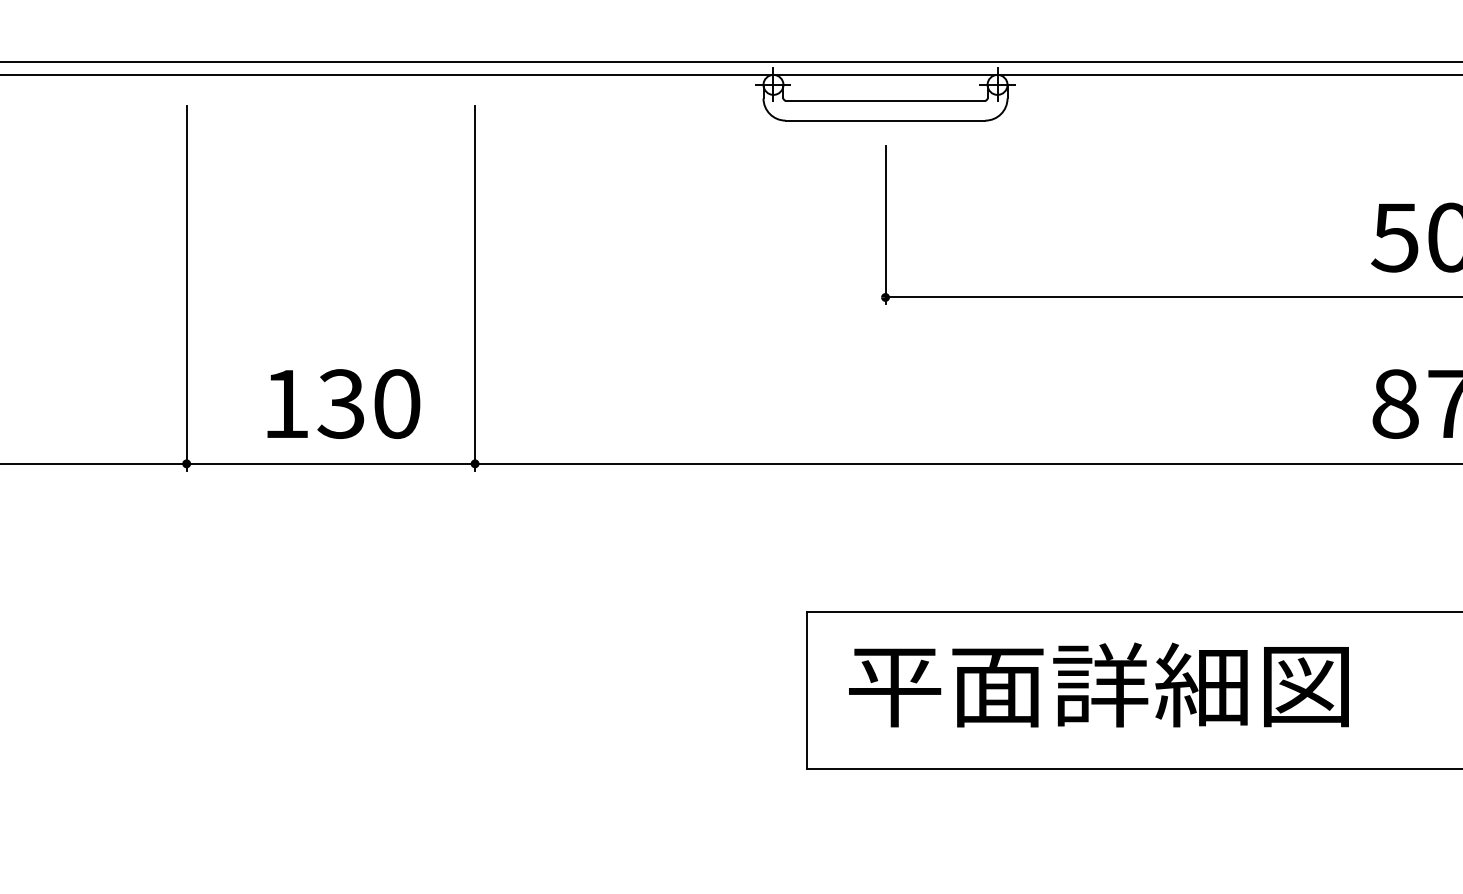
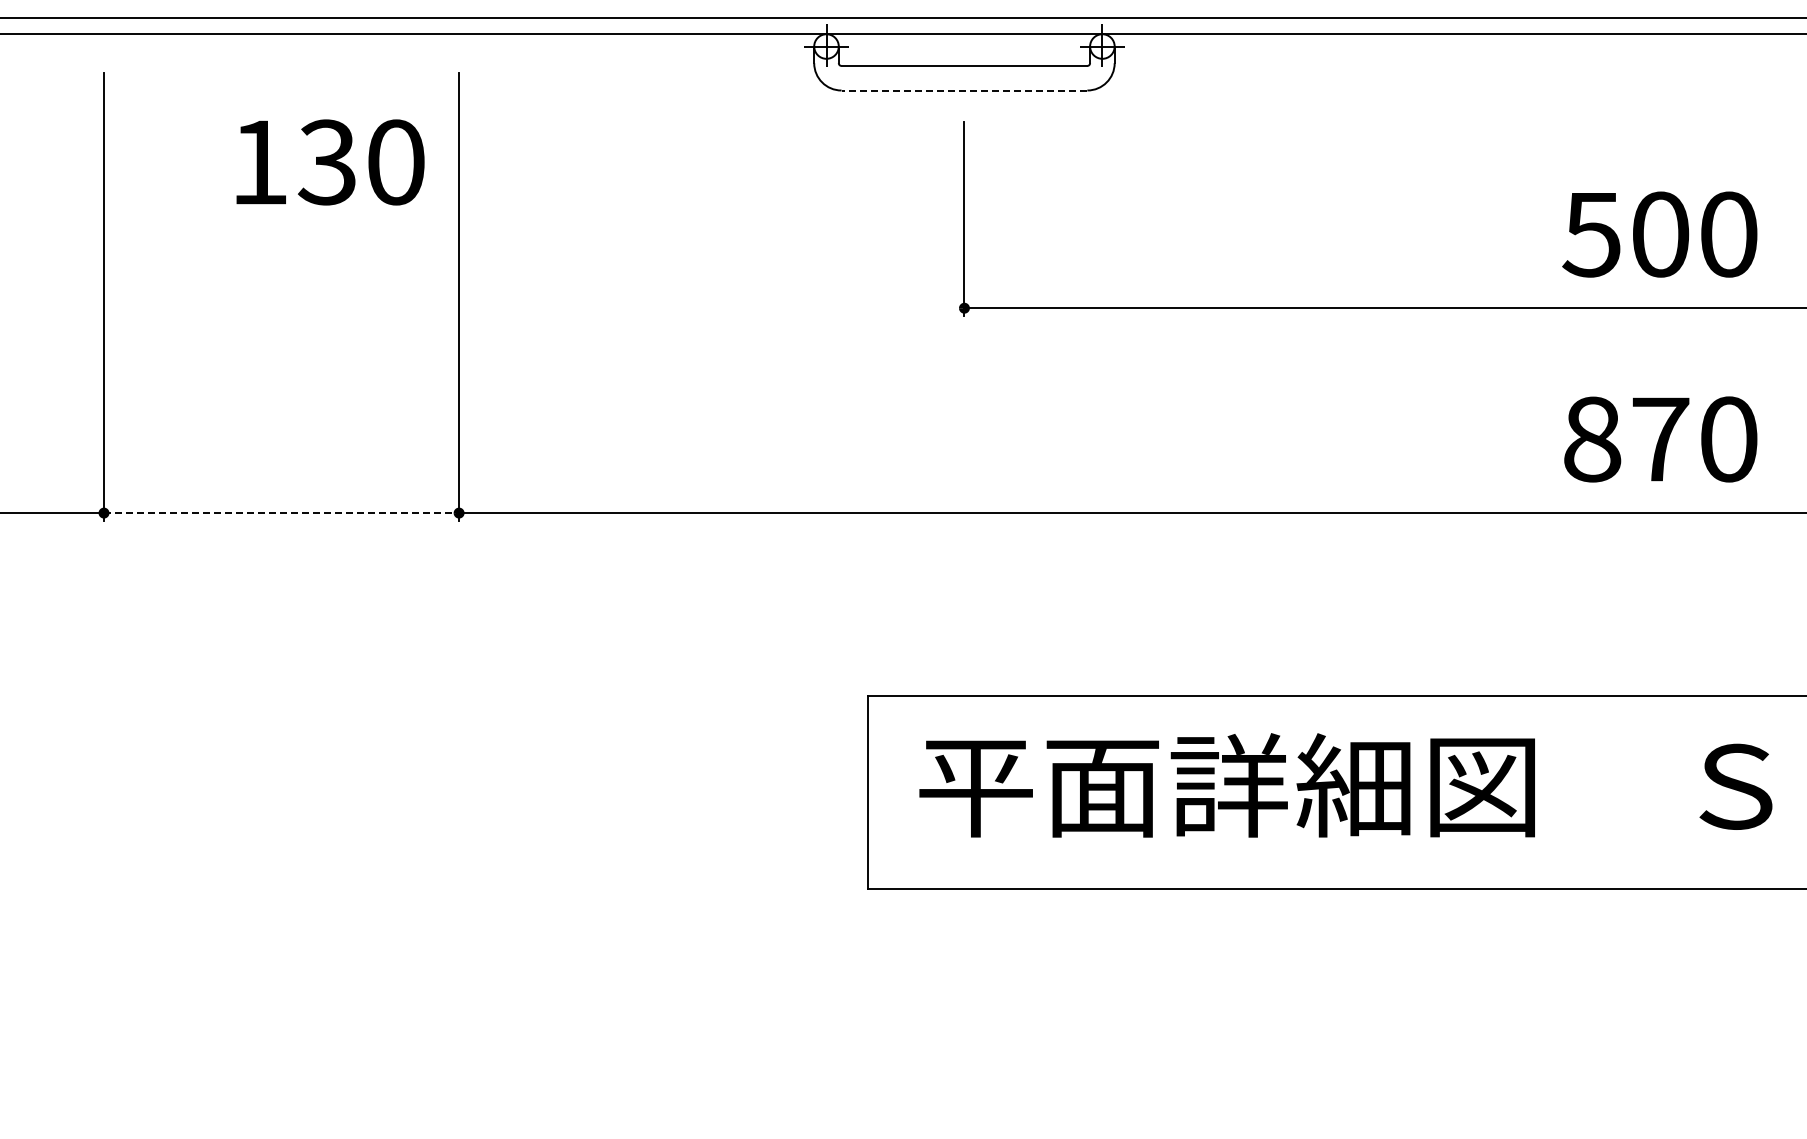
line: (885, 120) -> (964, 90), solid -> dashed
text: (343, 404) -> (330, 162), moved
line: (330, 464) -> (281, 513), solid -> dashed

